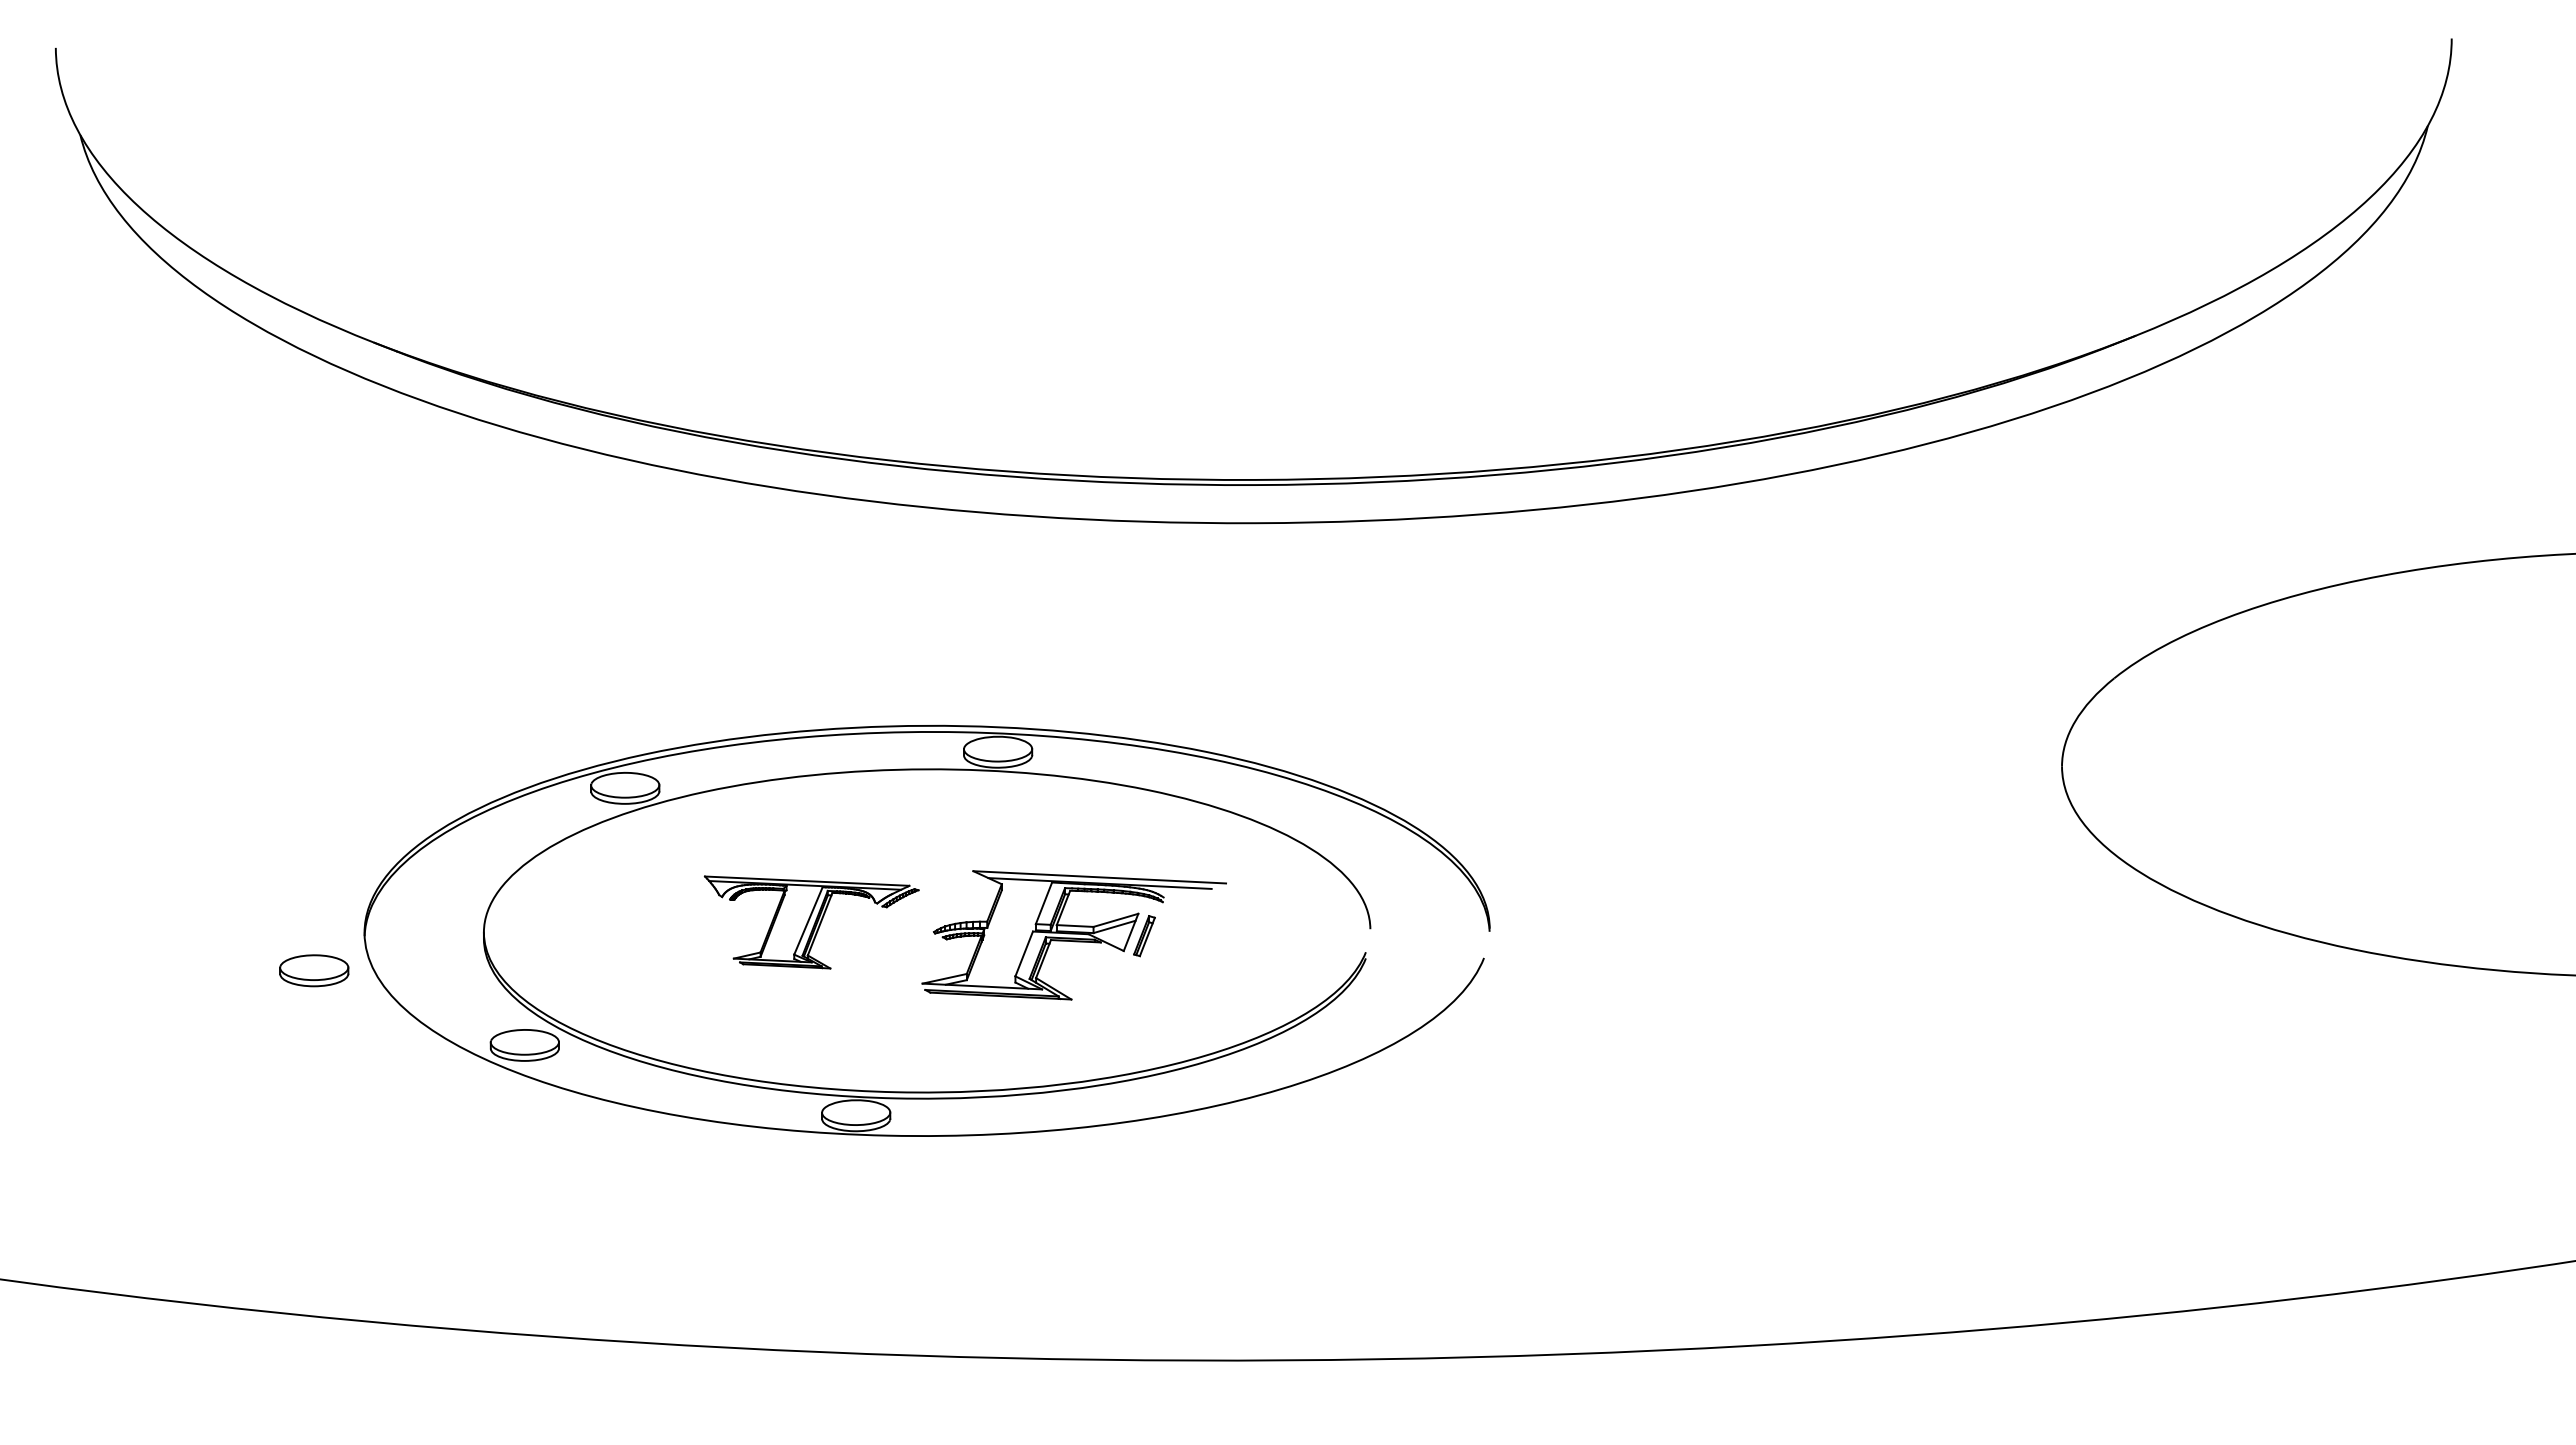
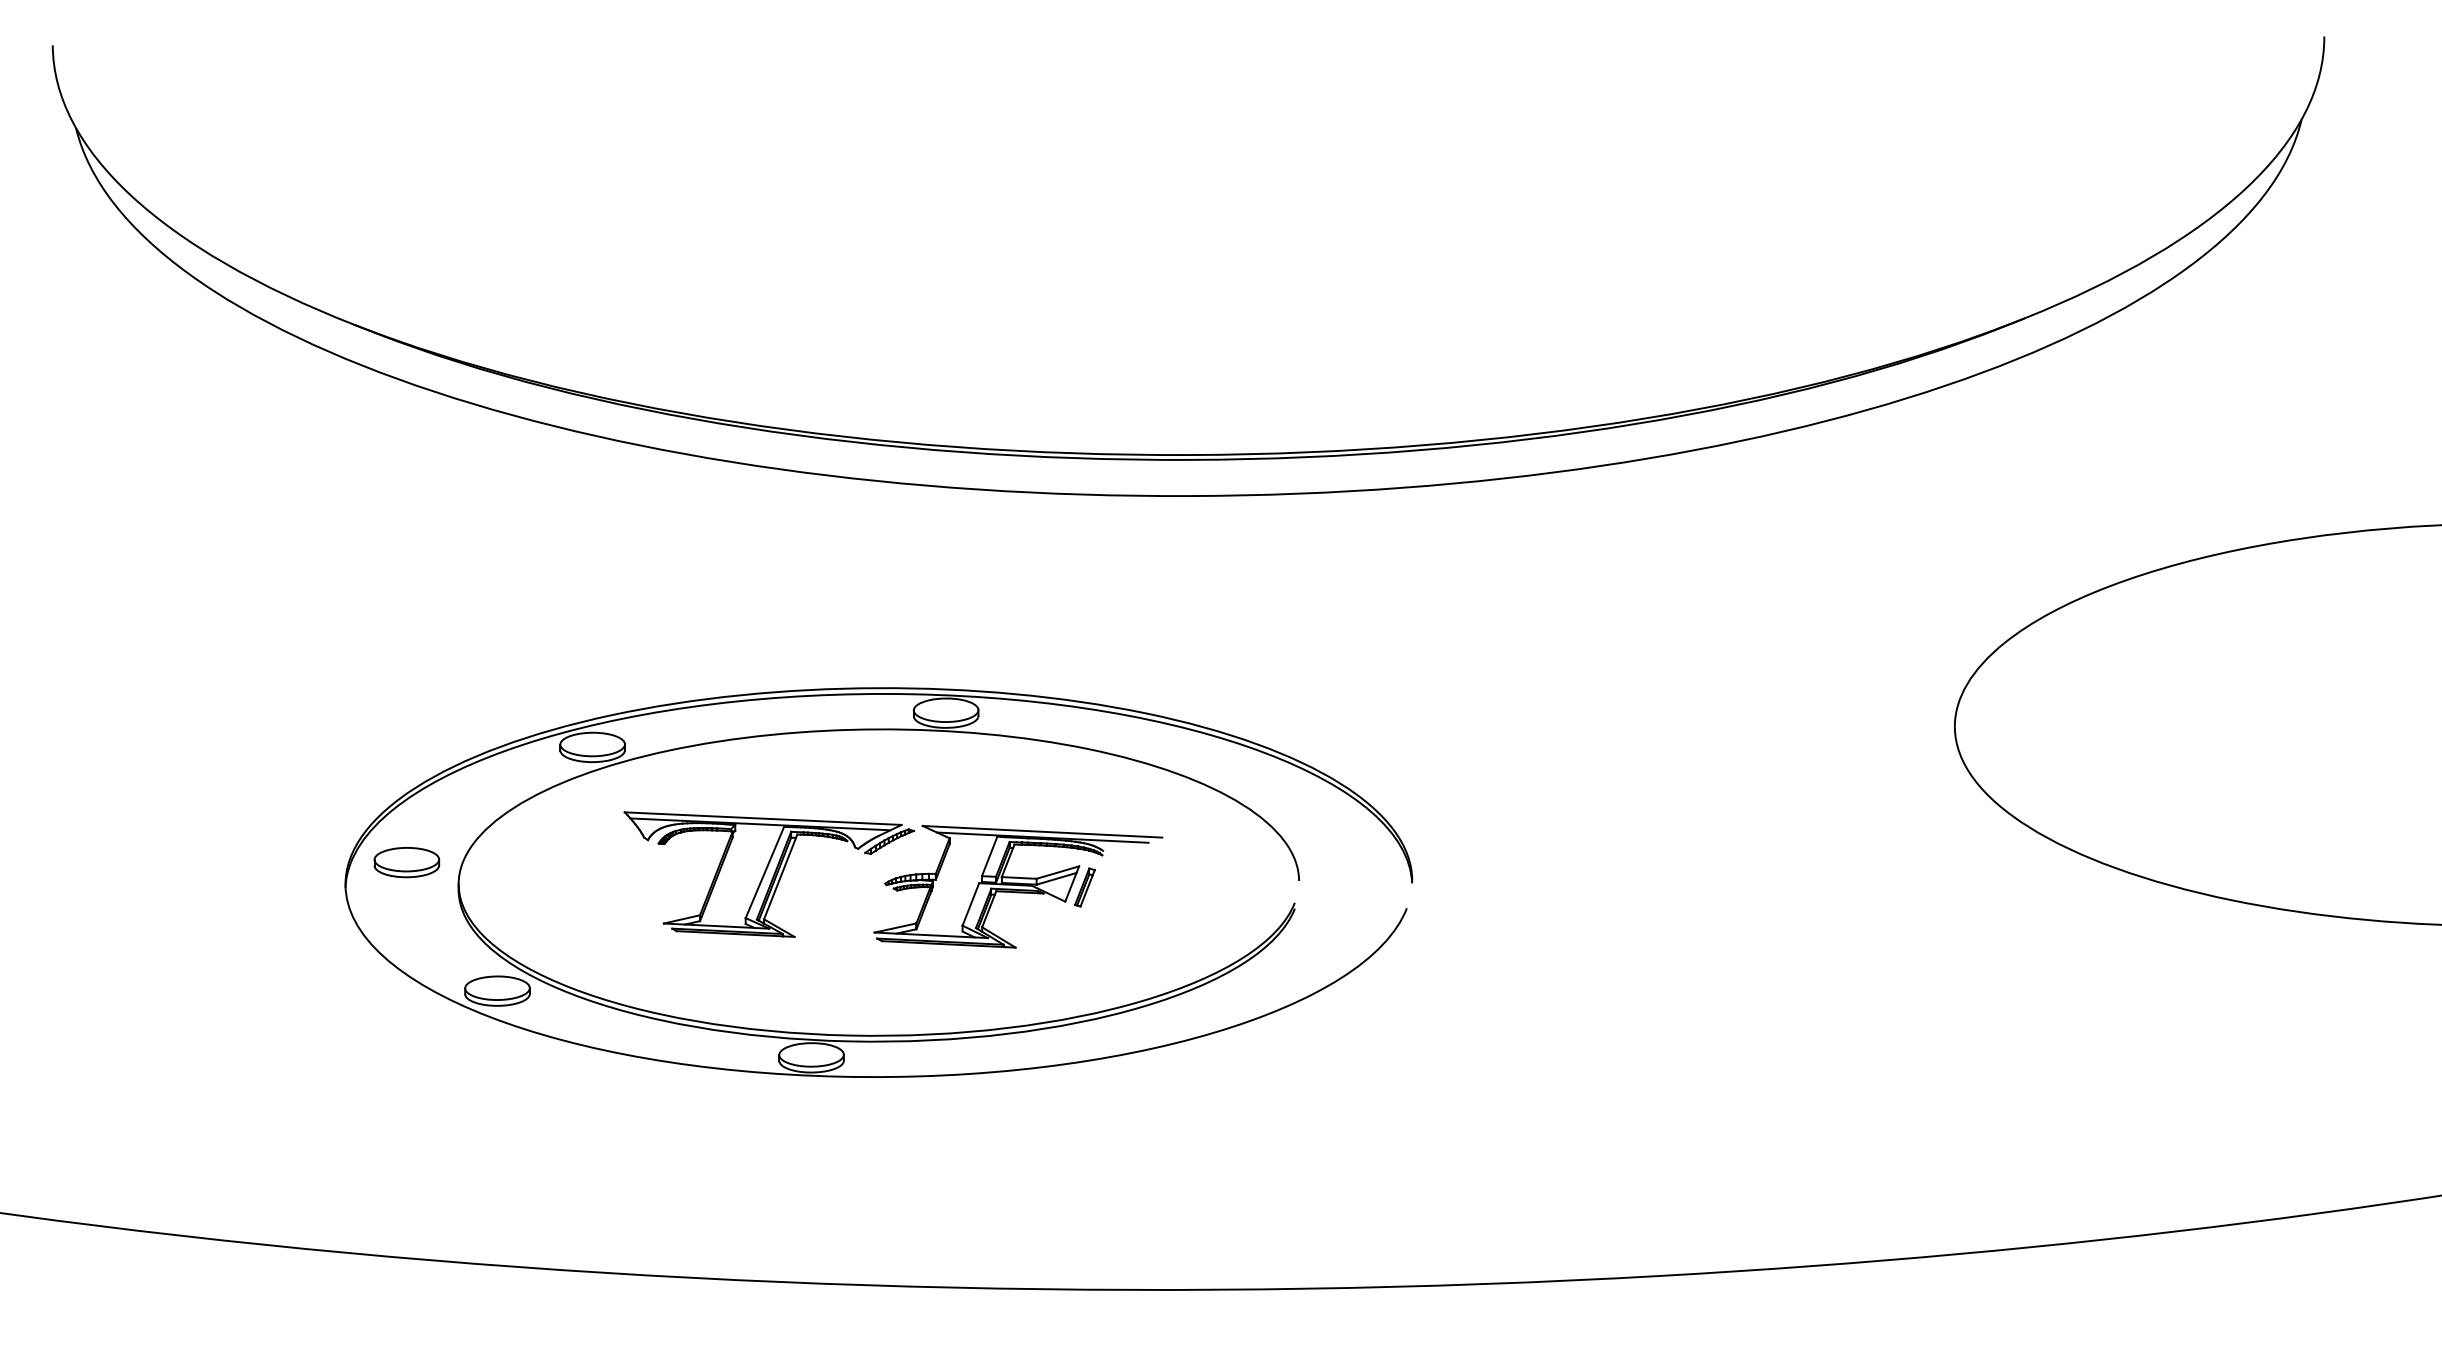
part: (811, 922) -> (769, 874), size x1.43
part: (314, 970) -> (407, 862), moved

